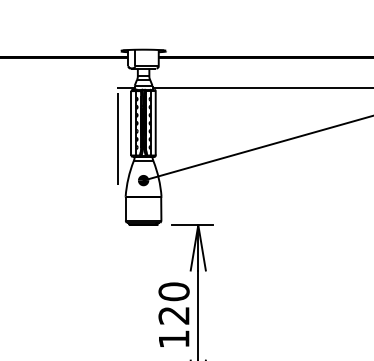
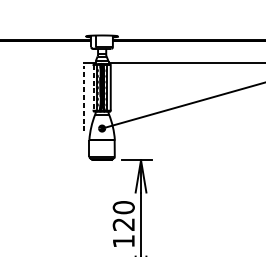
line: (131, 123) -> (93, 87), solid -> dashed
line: (117, 138) -> (83, 98), solid -> dashed

